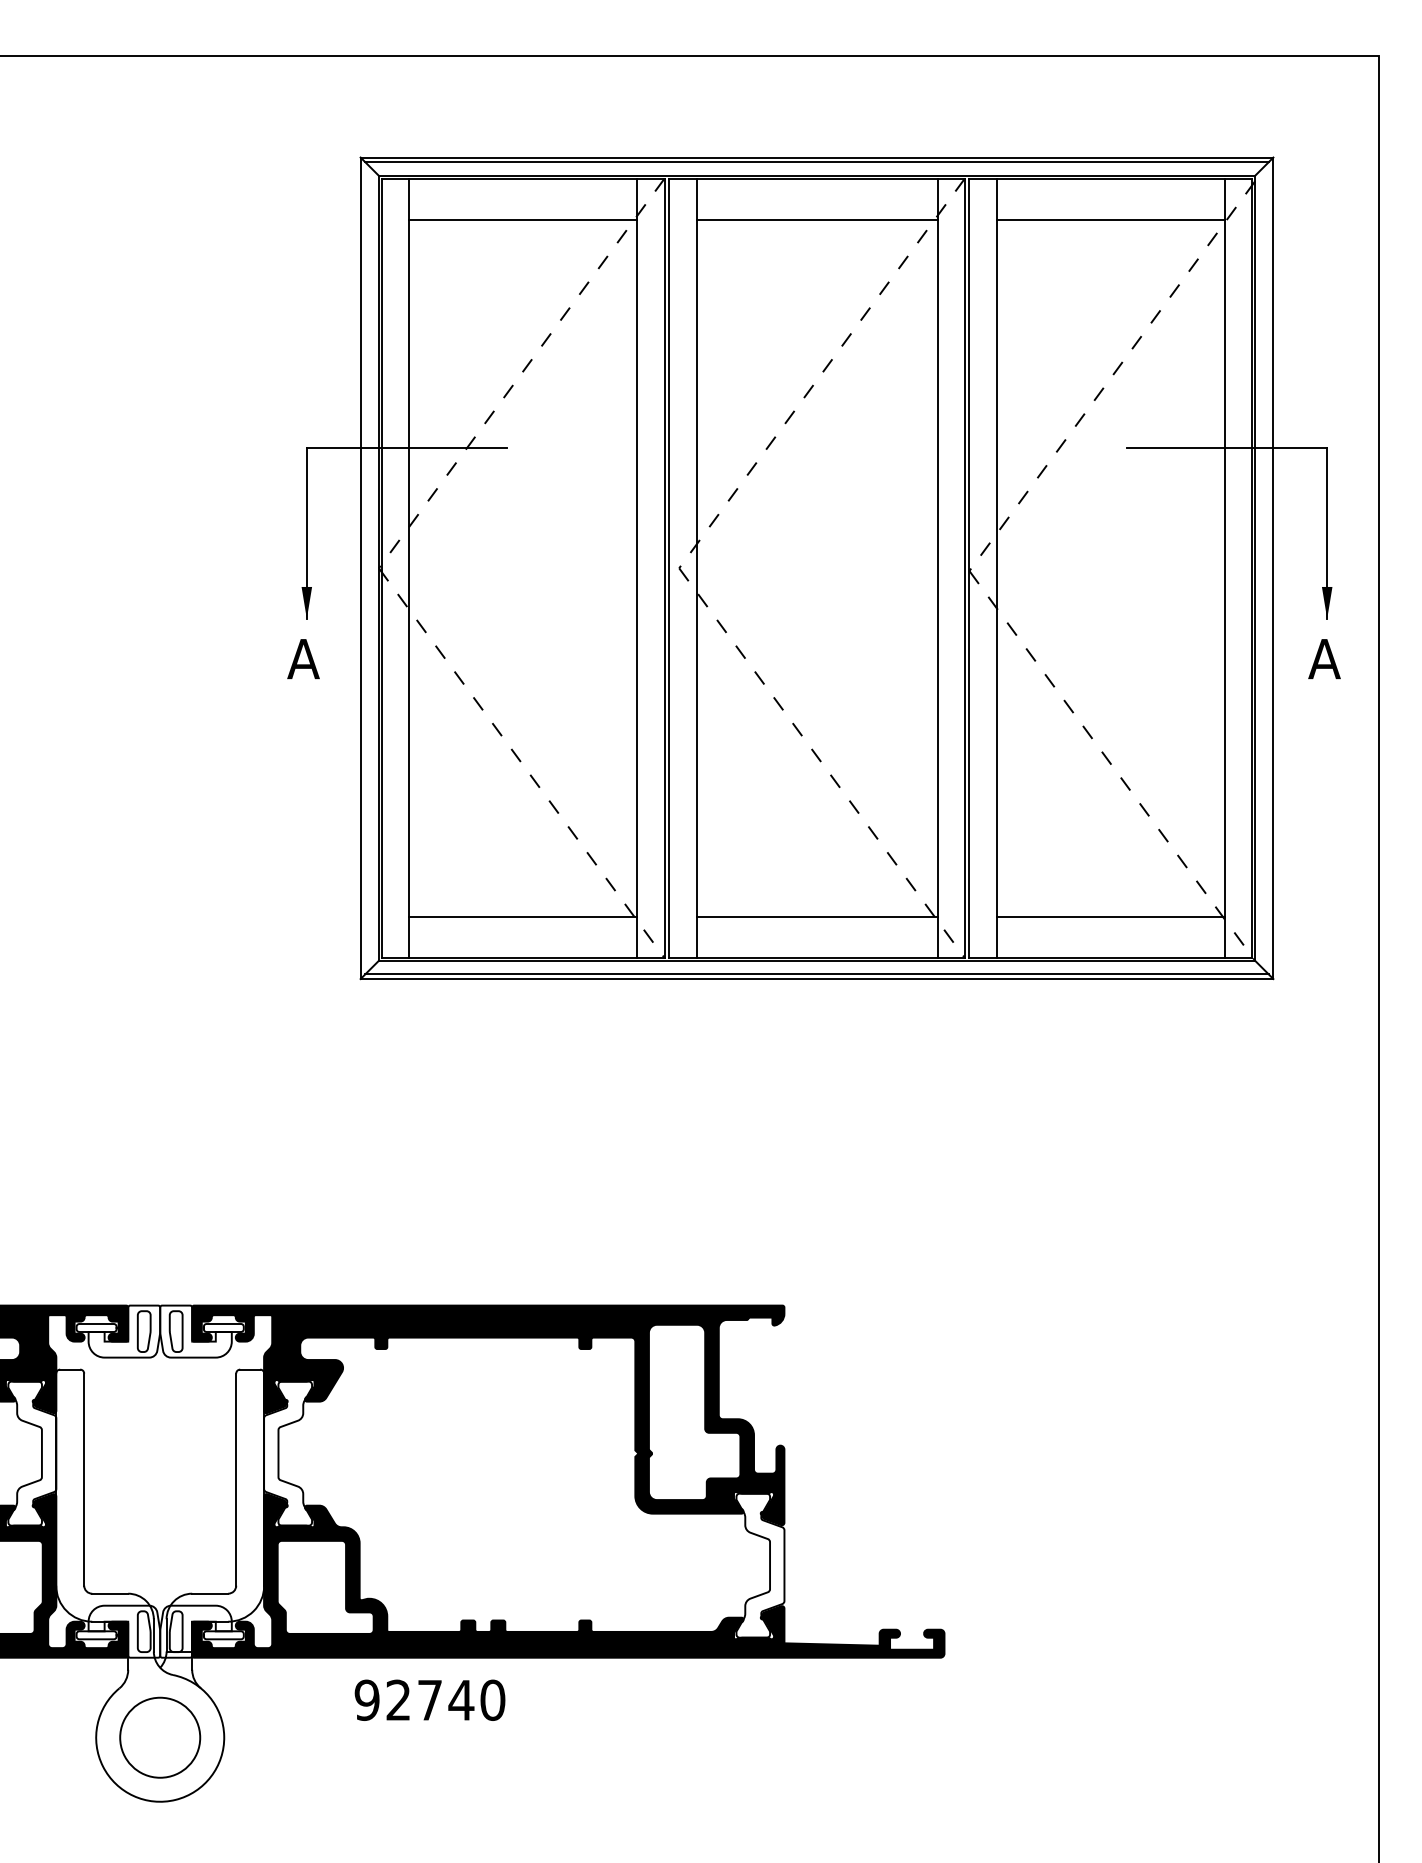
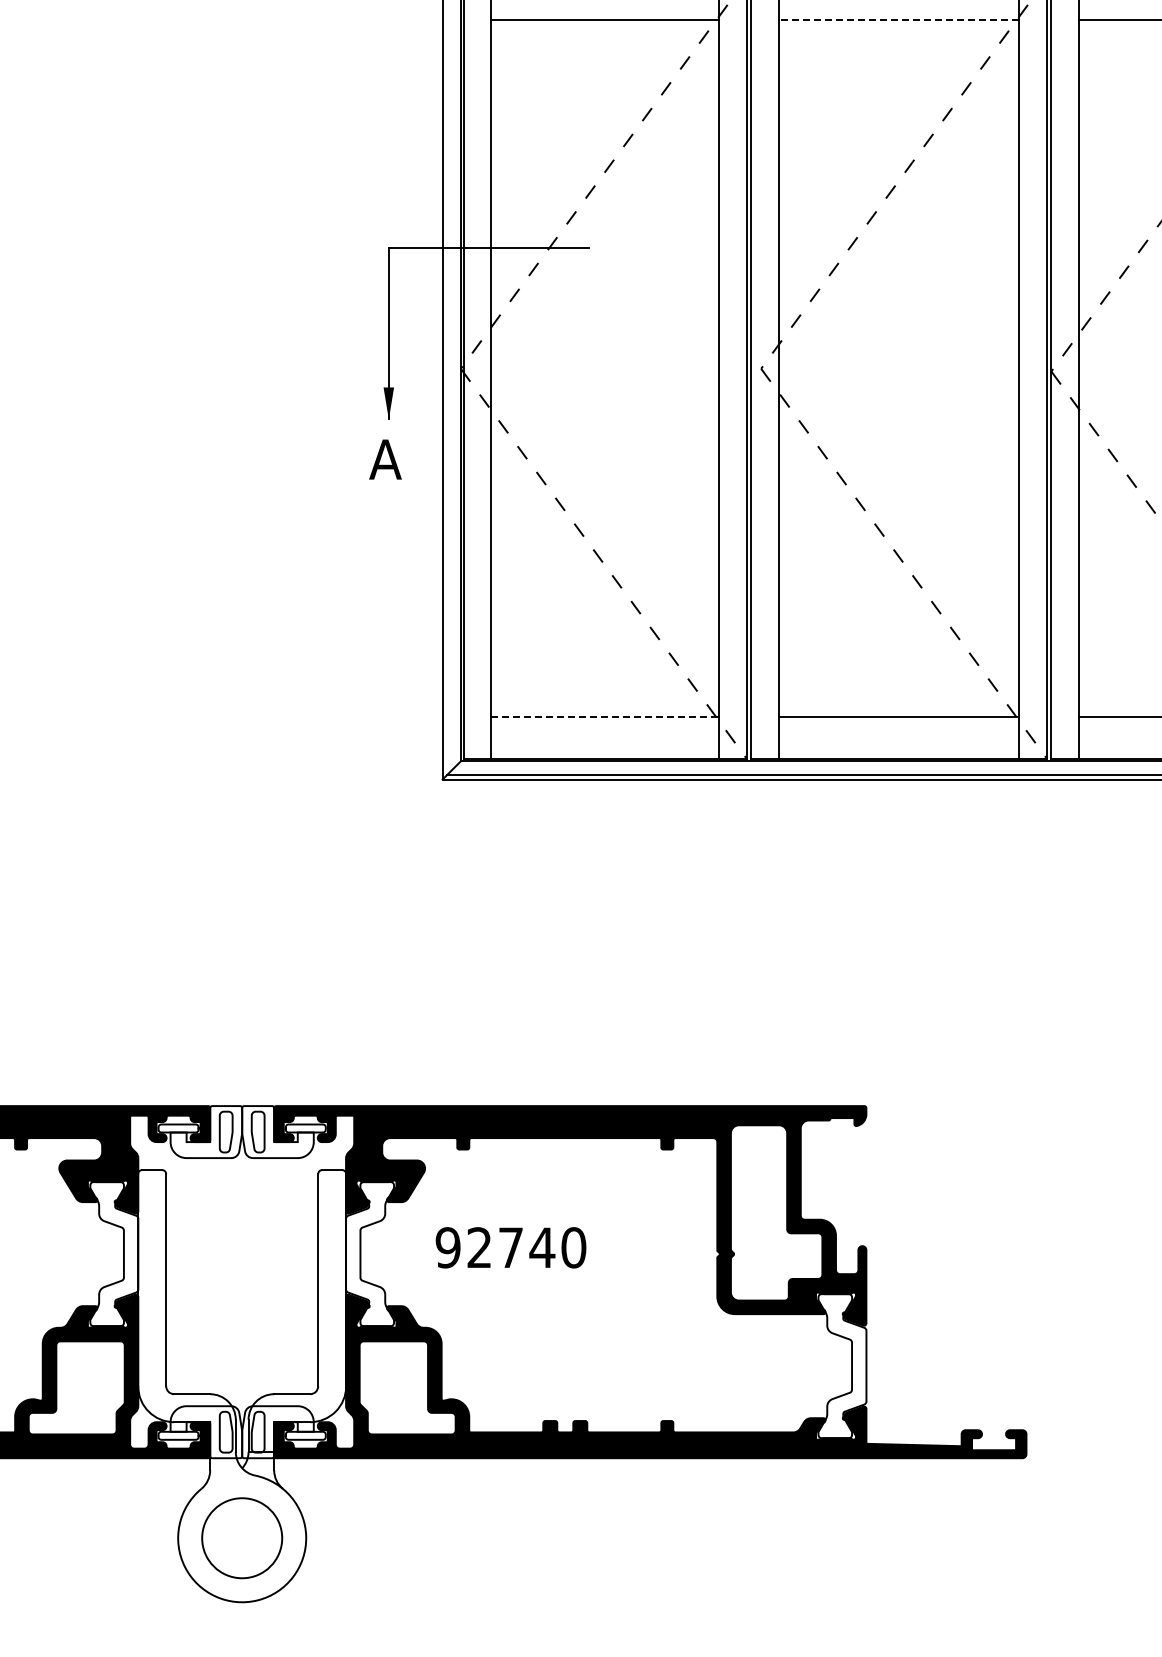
line: (816, 219) -> (898, 20), solid -> dashed
line: (523, 916) -> (605, 717), solid -> dashed
text: (429, 1699) -> (510, 1247), moved

